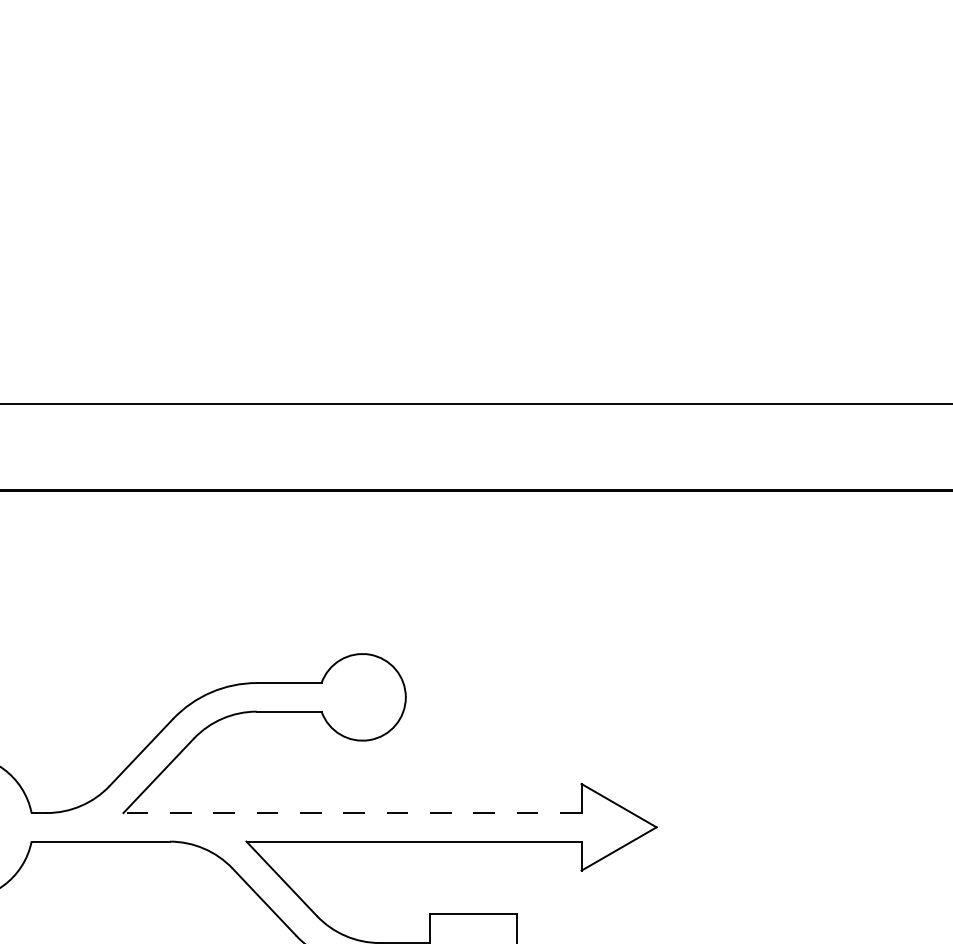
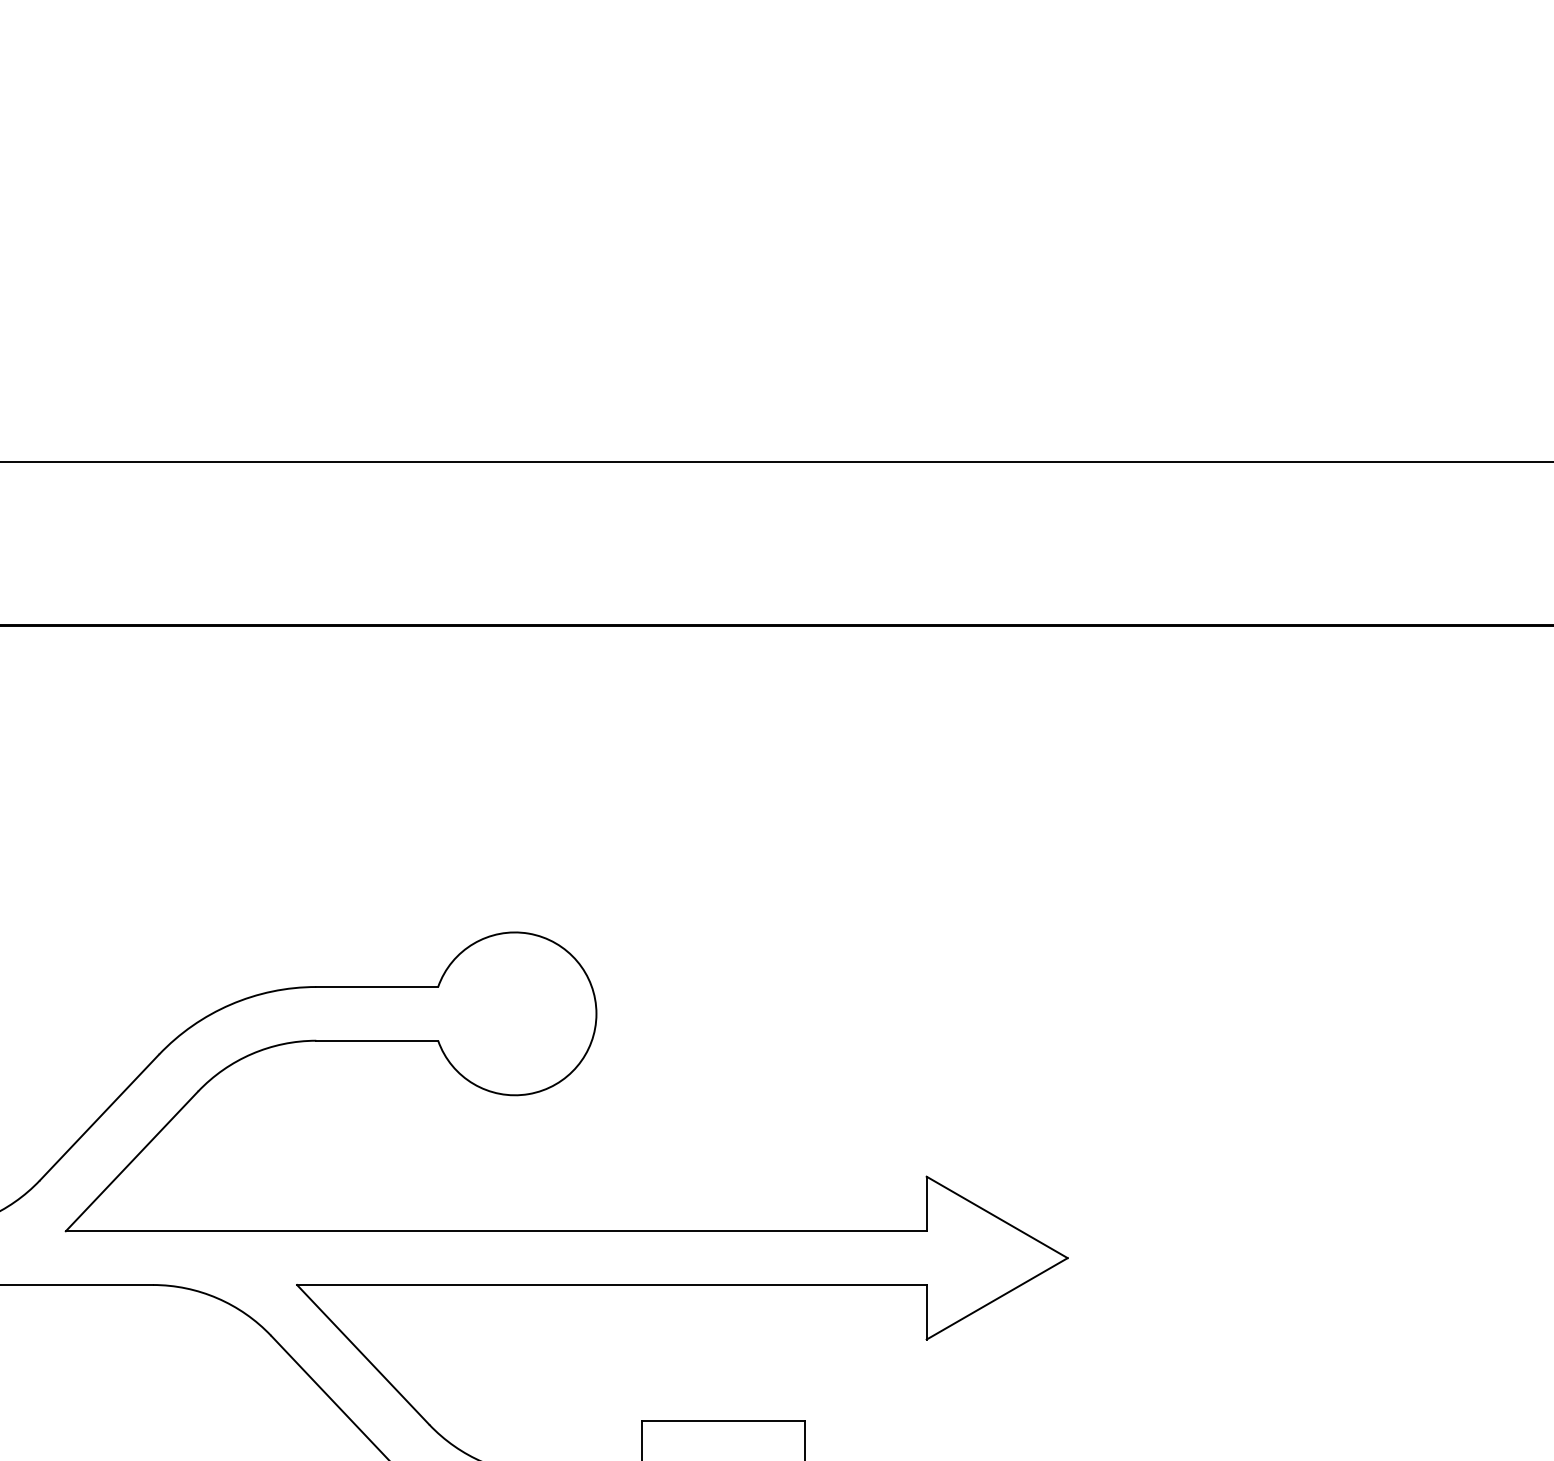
line: (352, 813) -> (496, 1232), dashed -> solid

